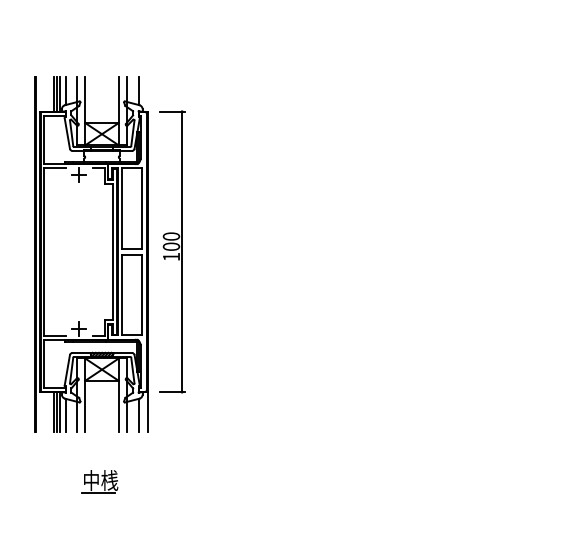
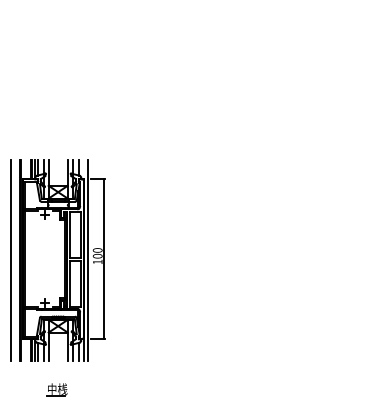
line: (18, 254) -> (10, 260), added
line: (153, 254) -> (87, 260), added

